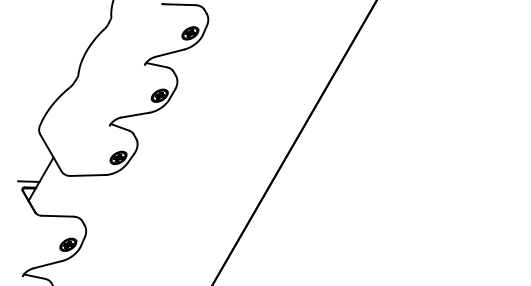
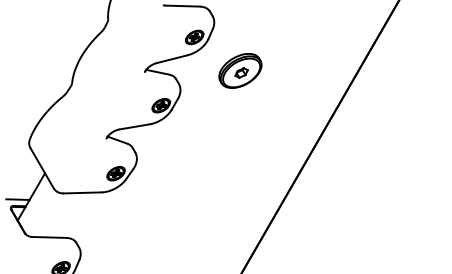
part: (232, 63) -> (240, 70), added

